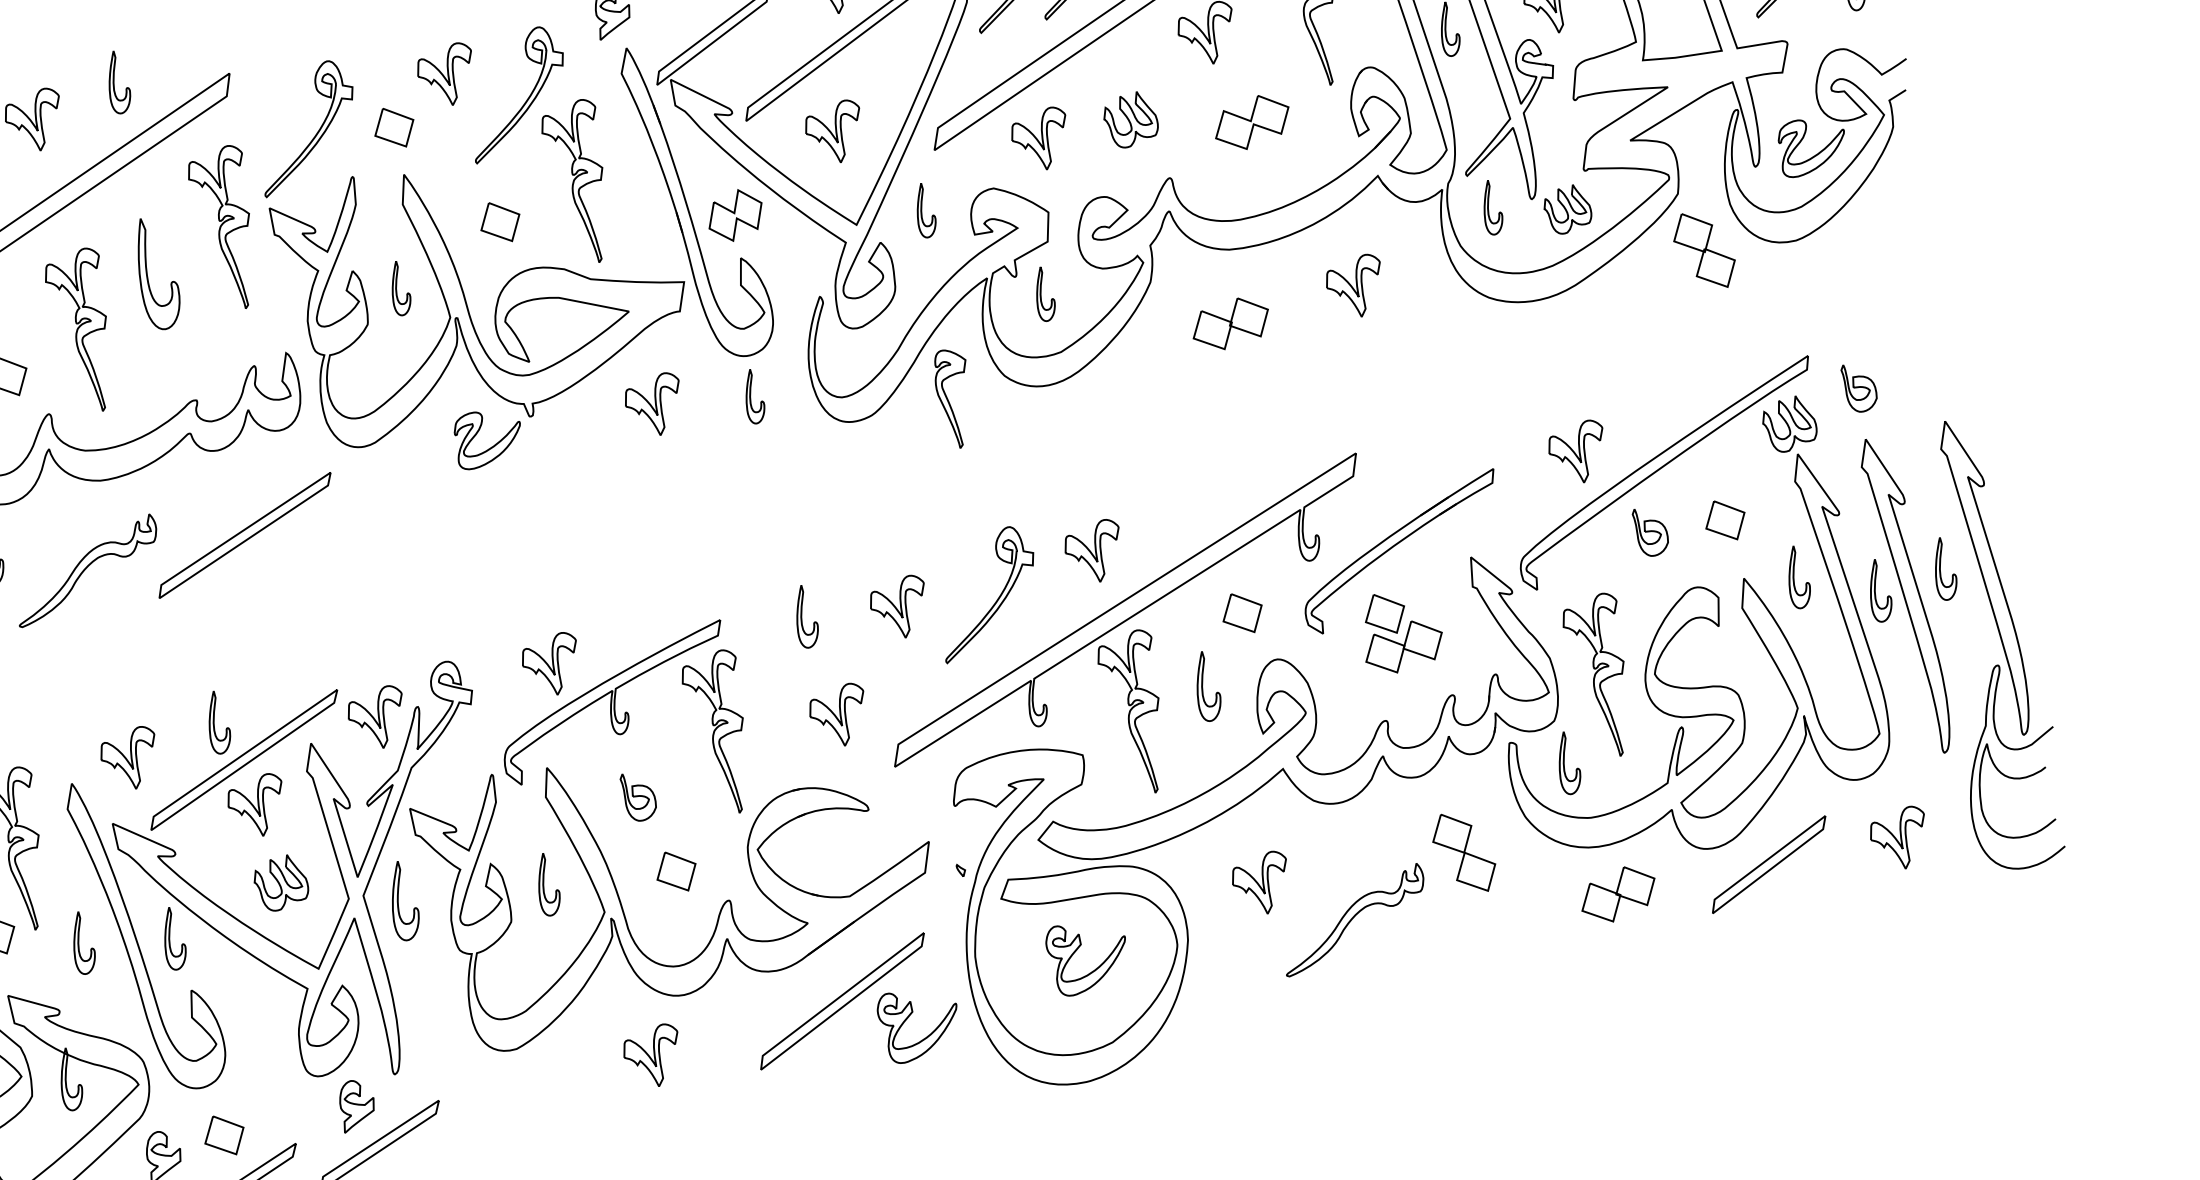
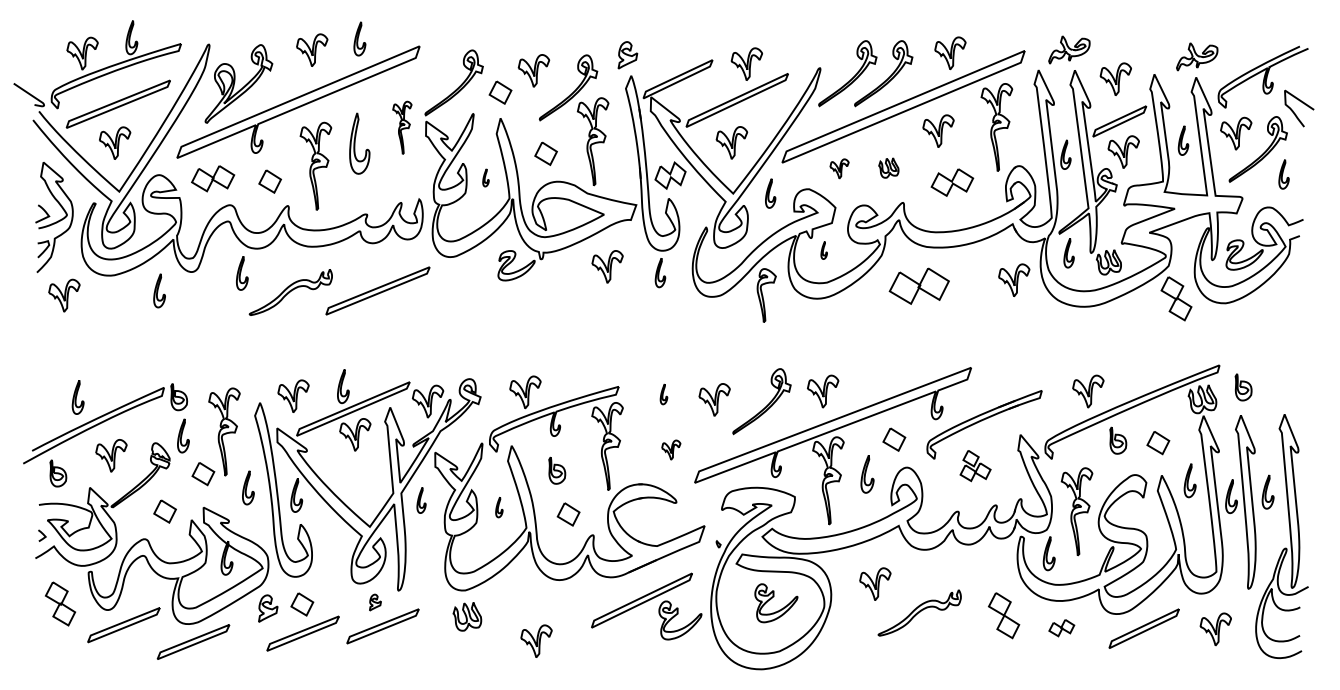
part: (1130, 119) -> (888, 167), size x0.7
part: (1041, 139) -> (839, 168), size x0.6
part: (228, 228) -> (402, 127), size x0.6
part: (1356, 287) -> (1014, 280), moved
part: (398, 288) -> (485, 177), size x0.6
part: (1042, 294) -> (823, 250), size x0.6
part: (1230, 322) -> (919, 285), size x1.4
part: (804, 617) -> (663, 394), size x0.6
part: (1400, 630) -> (975, 465), size x0.7
part: (839, 714) -> (671, 449), size x0.6
part: (1463, 852) -> (1003, 615), moved
part: (281, 882) -> (467, 616), moved
part: (547, 884) -> (499, 507), size x0.6
part: (1617, 893) -> (1061, 627), size x0.6
part: (402, 901) -> (421, 500), size x0.6
part: (653, 1055) -> (536, 640), moved
part: (357, 1104) -> (375, 602), size x0.6

